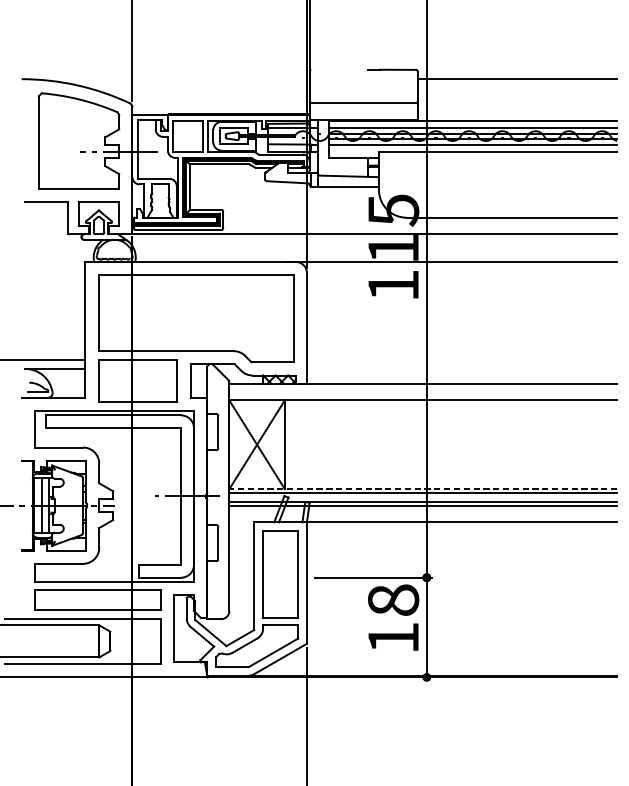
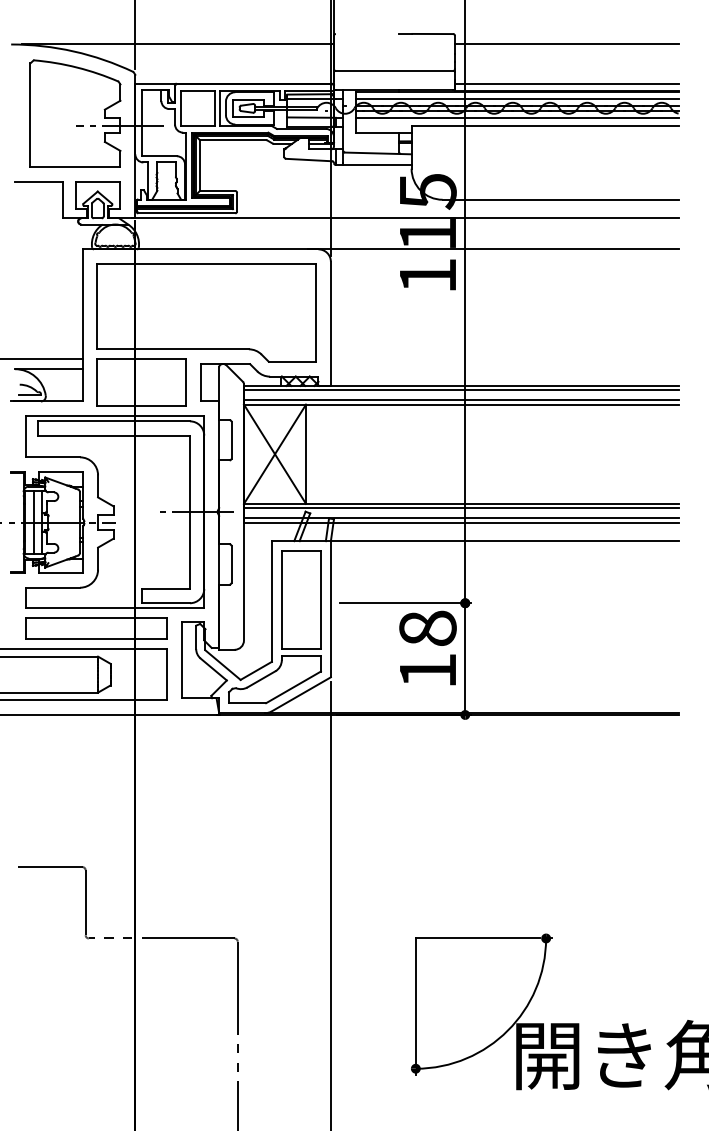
line: (170, 79) -> (177, 44), added
line: (517, 114) -> (566, 84), added
line: (422, 387) -> (460, 390), added
line: (422, 396) -> (460, 400), added
line: (422, 488) -> (460, 503), dashed -> solid

